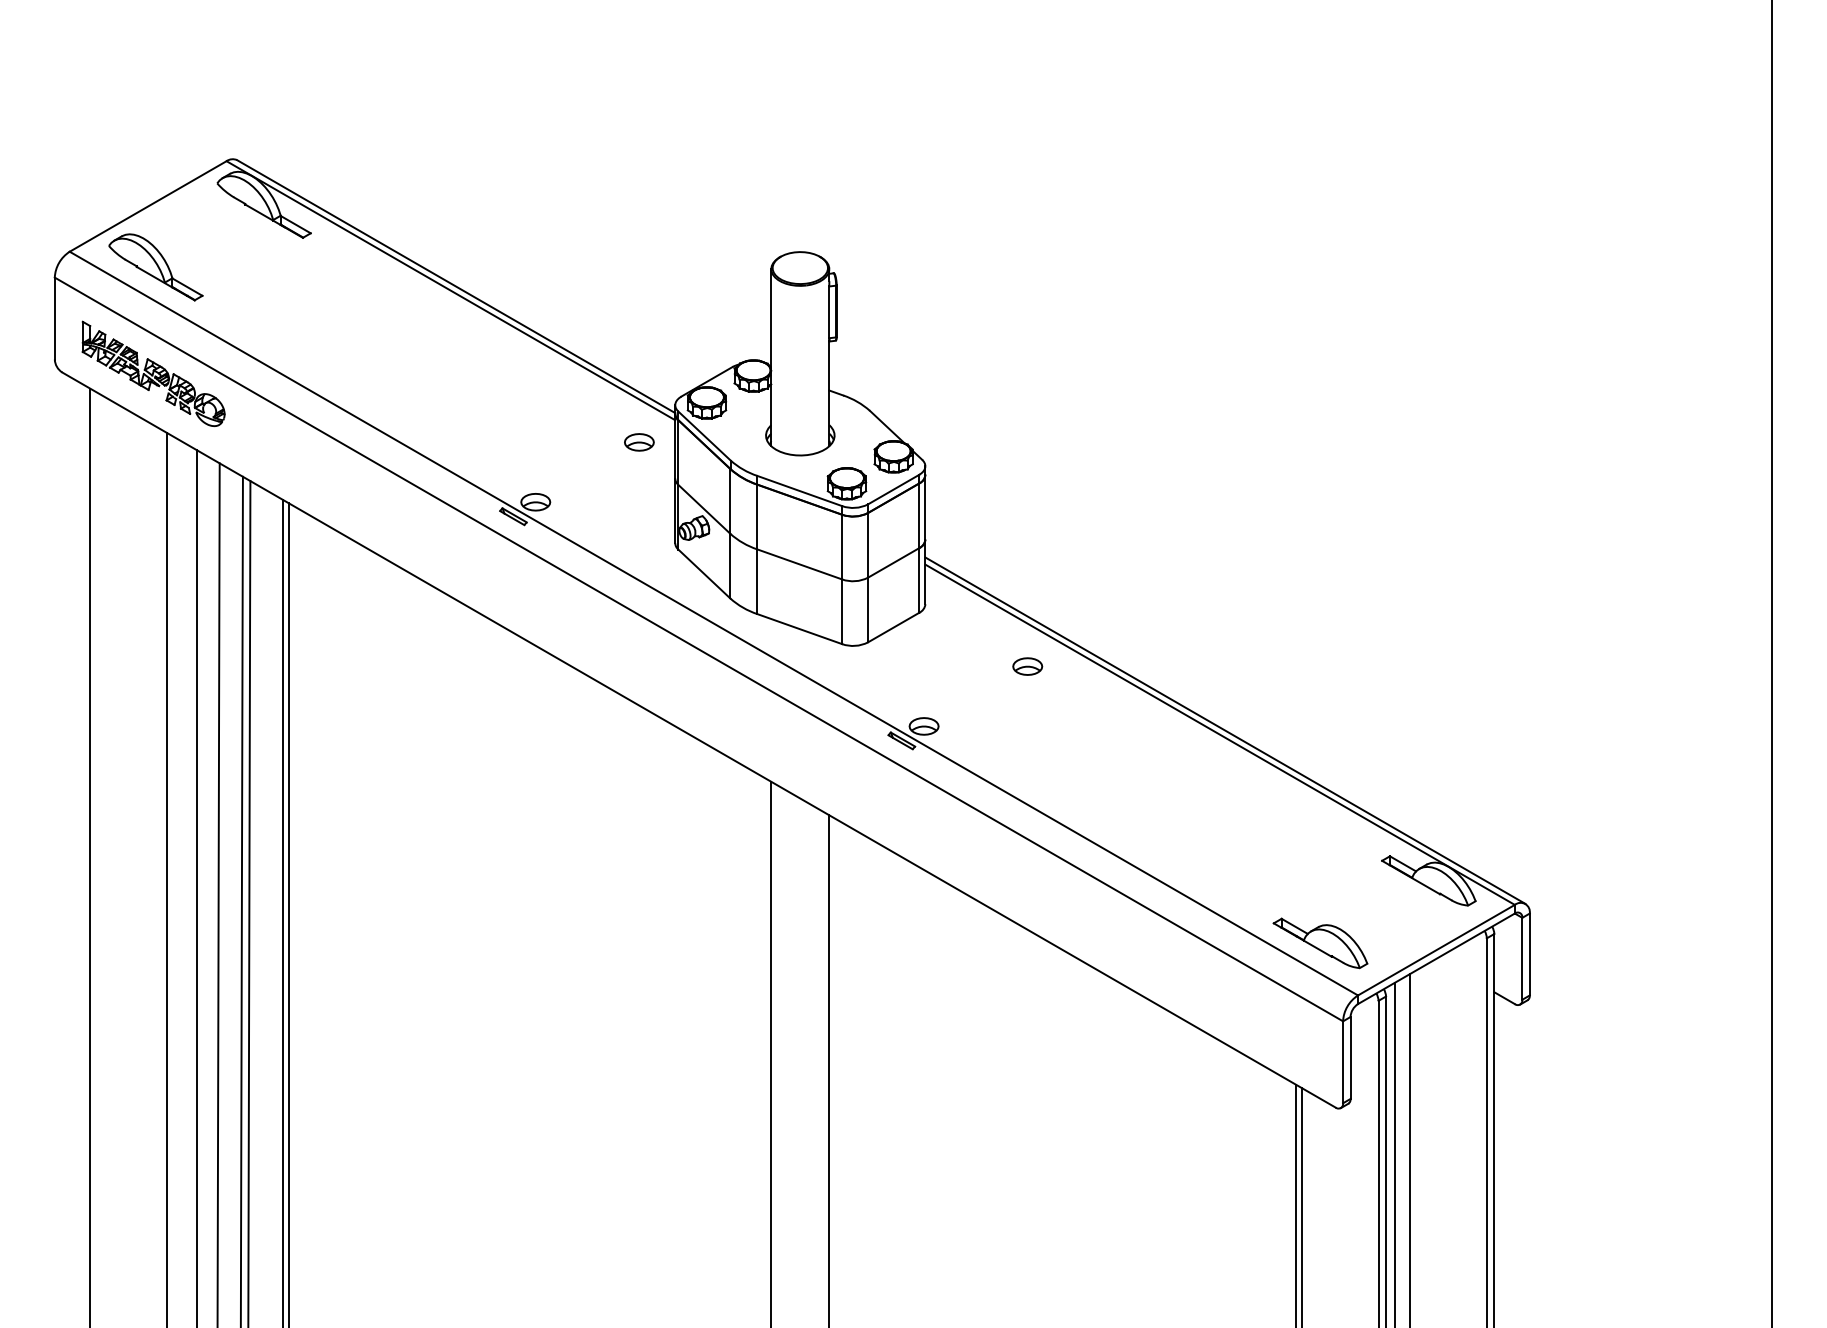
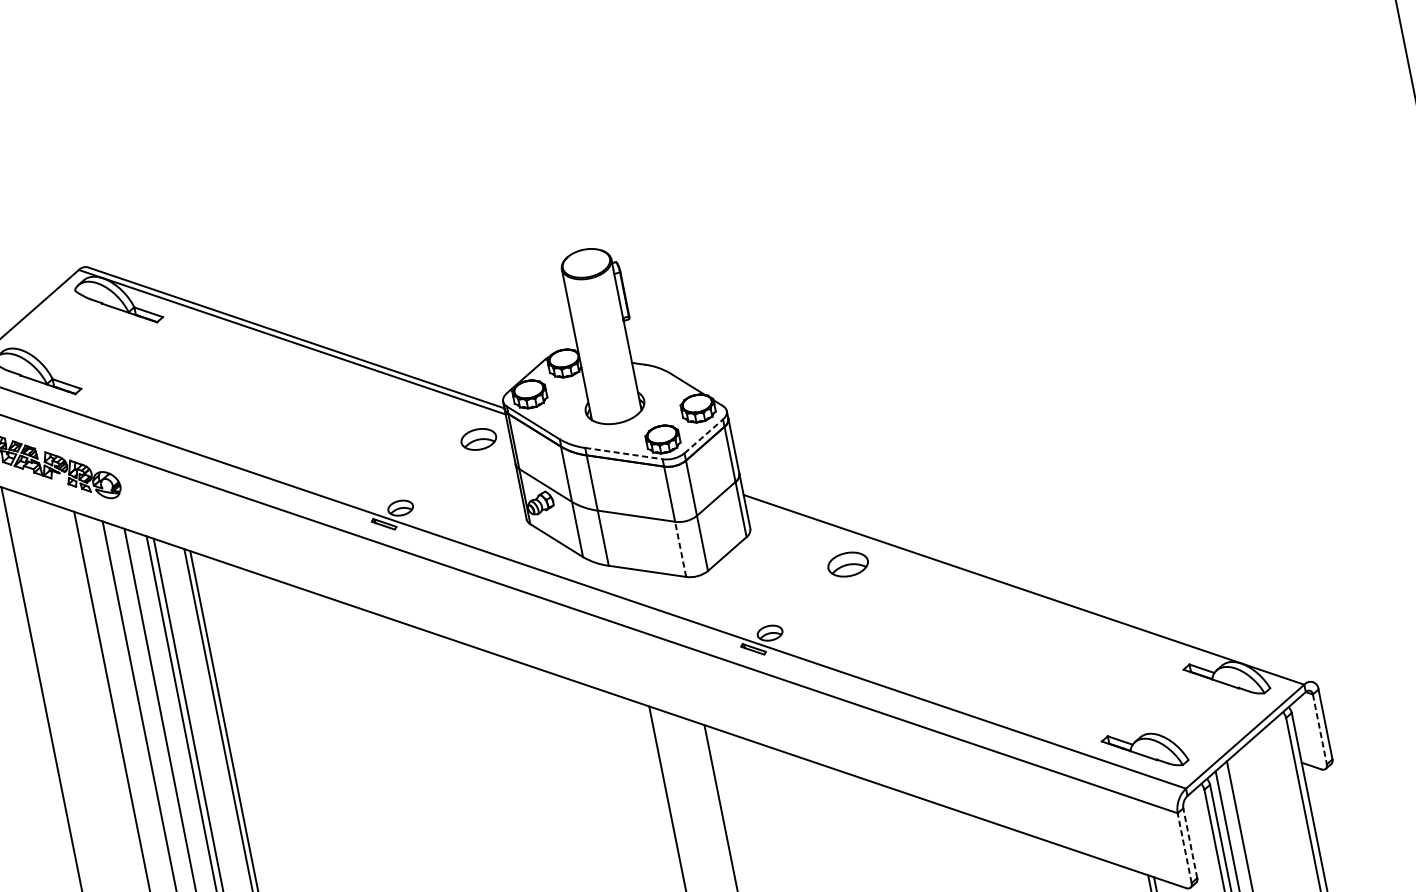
part: (639, 442) -> (478, 439), size x1.4
line: (894, 489) -> (704, 436), solid -> dashed
line: (799, 491) -> (623, 454), solid -> dashed
line: (842, 611) -> (680, 549), solid -> dashed
part: (1027, 666) -> (848, 564), size x1.6
line: (1225, 730) -> (1027, 585), removed
line: (1522, 958) -> (1319, 729), solid -> dashed
line: (1350, 1057) -> (1190, 842), solid -> dashed
line: (1343, 1062) -> (1185, 848), solid -> dashed

